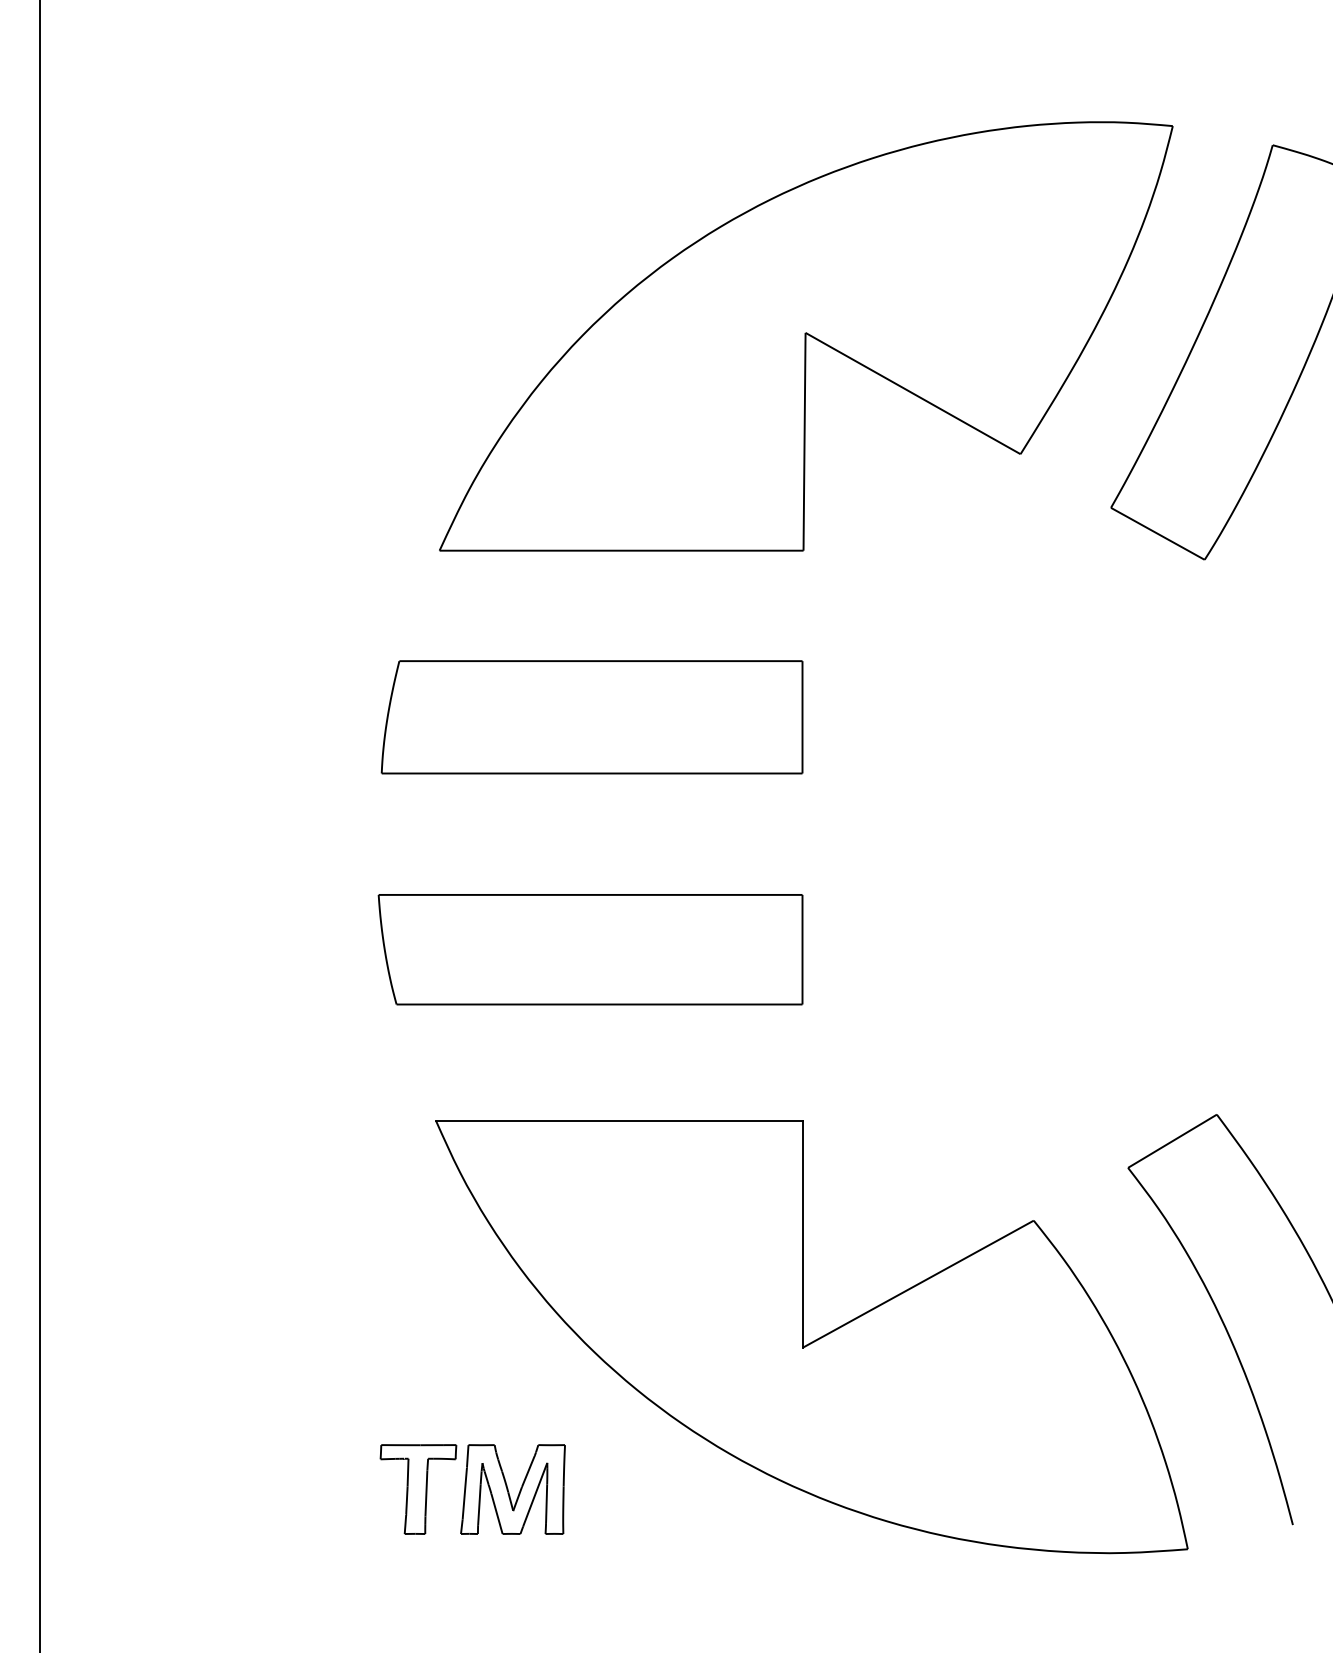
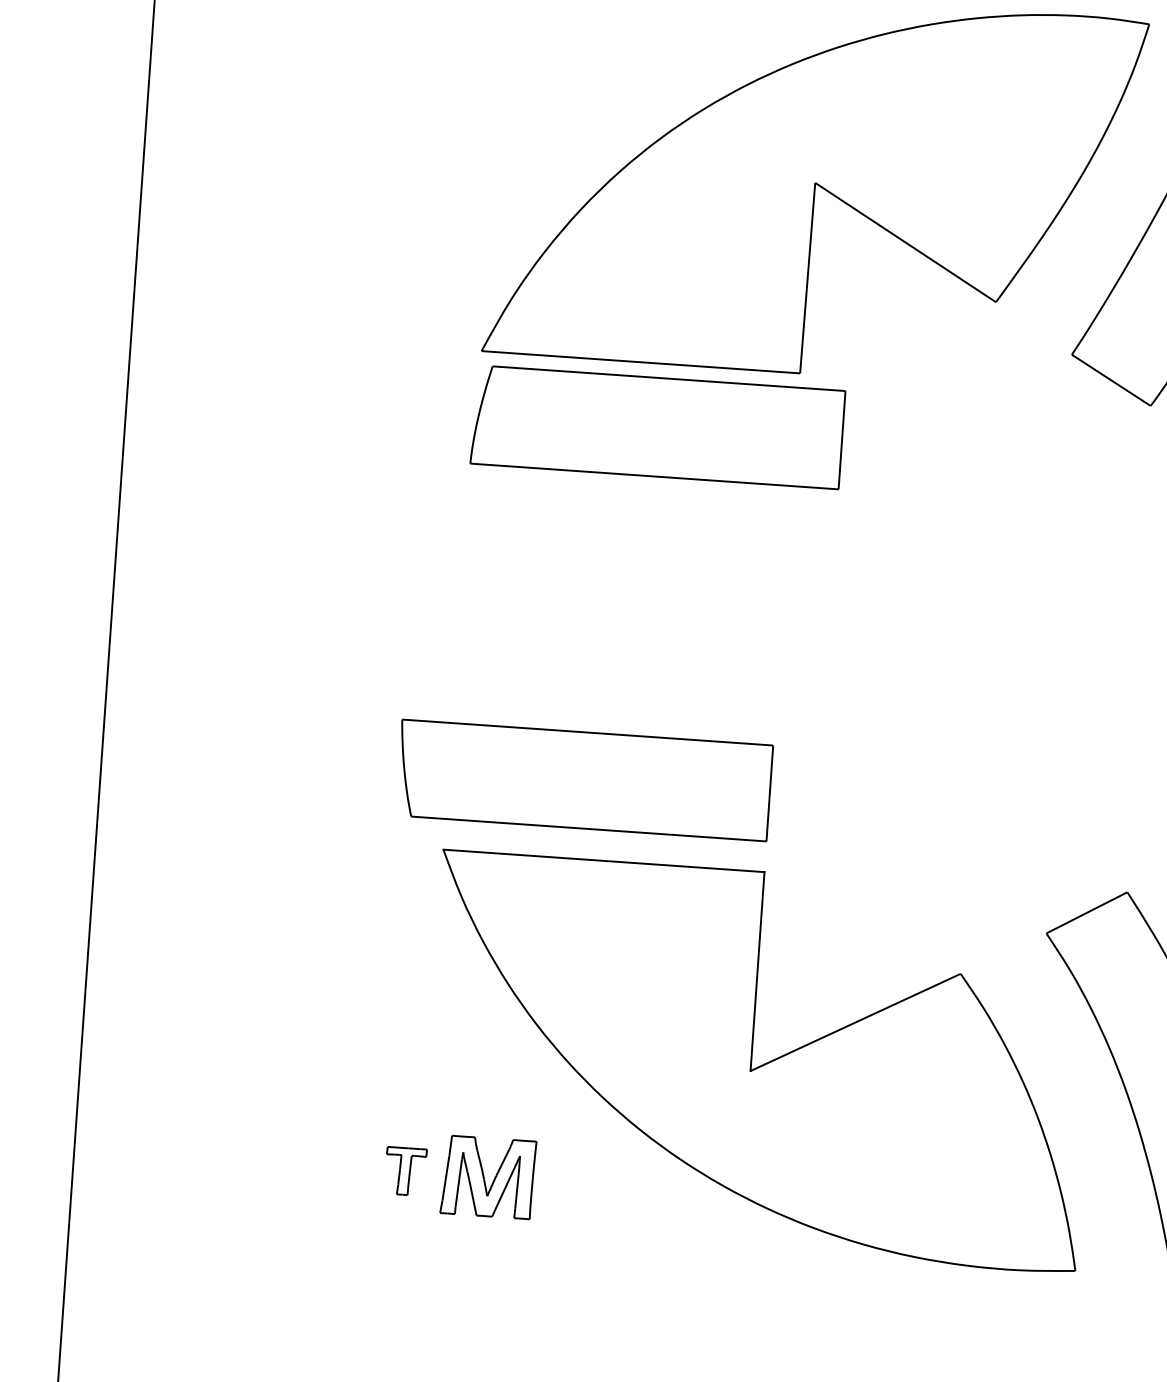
part: (591, 717) -> (657, 427), moved
part: (590, 949) -> (584, 780), moved
part: (418, 1489) -> (405, 1171), size x0.6

